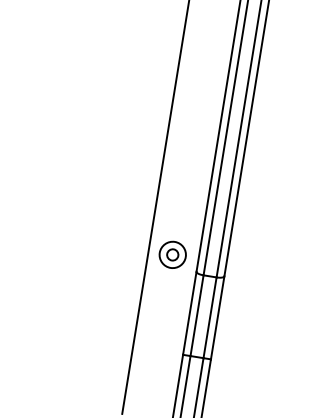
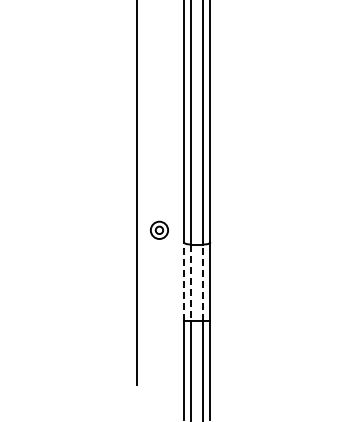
part: (172, 255) -> (159, 230), size x0.7
line: (189, 312) -> (183, 281), solid -> dashed
line: (197, 316) -> (191, 283), solid -> dashed
line: (210, 317) -> (203, 282), solid -> dashed

